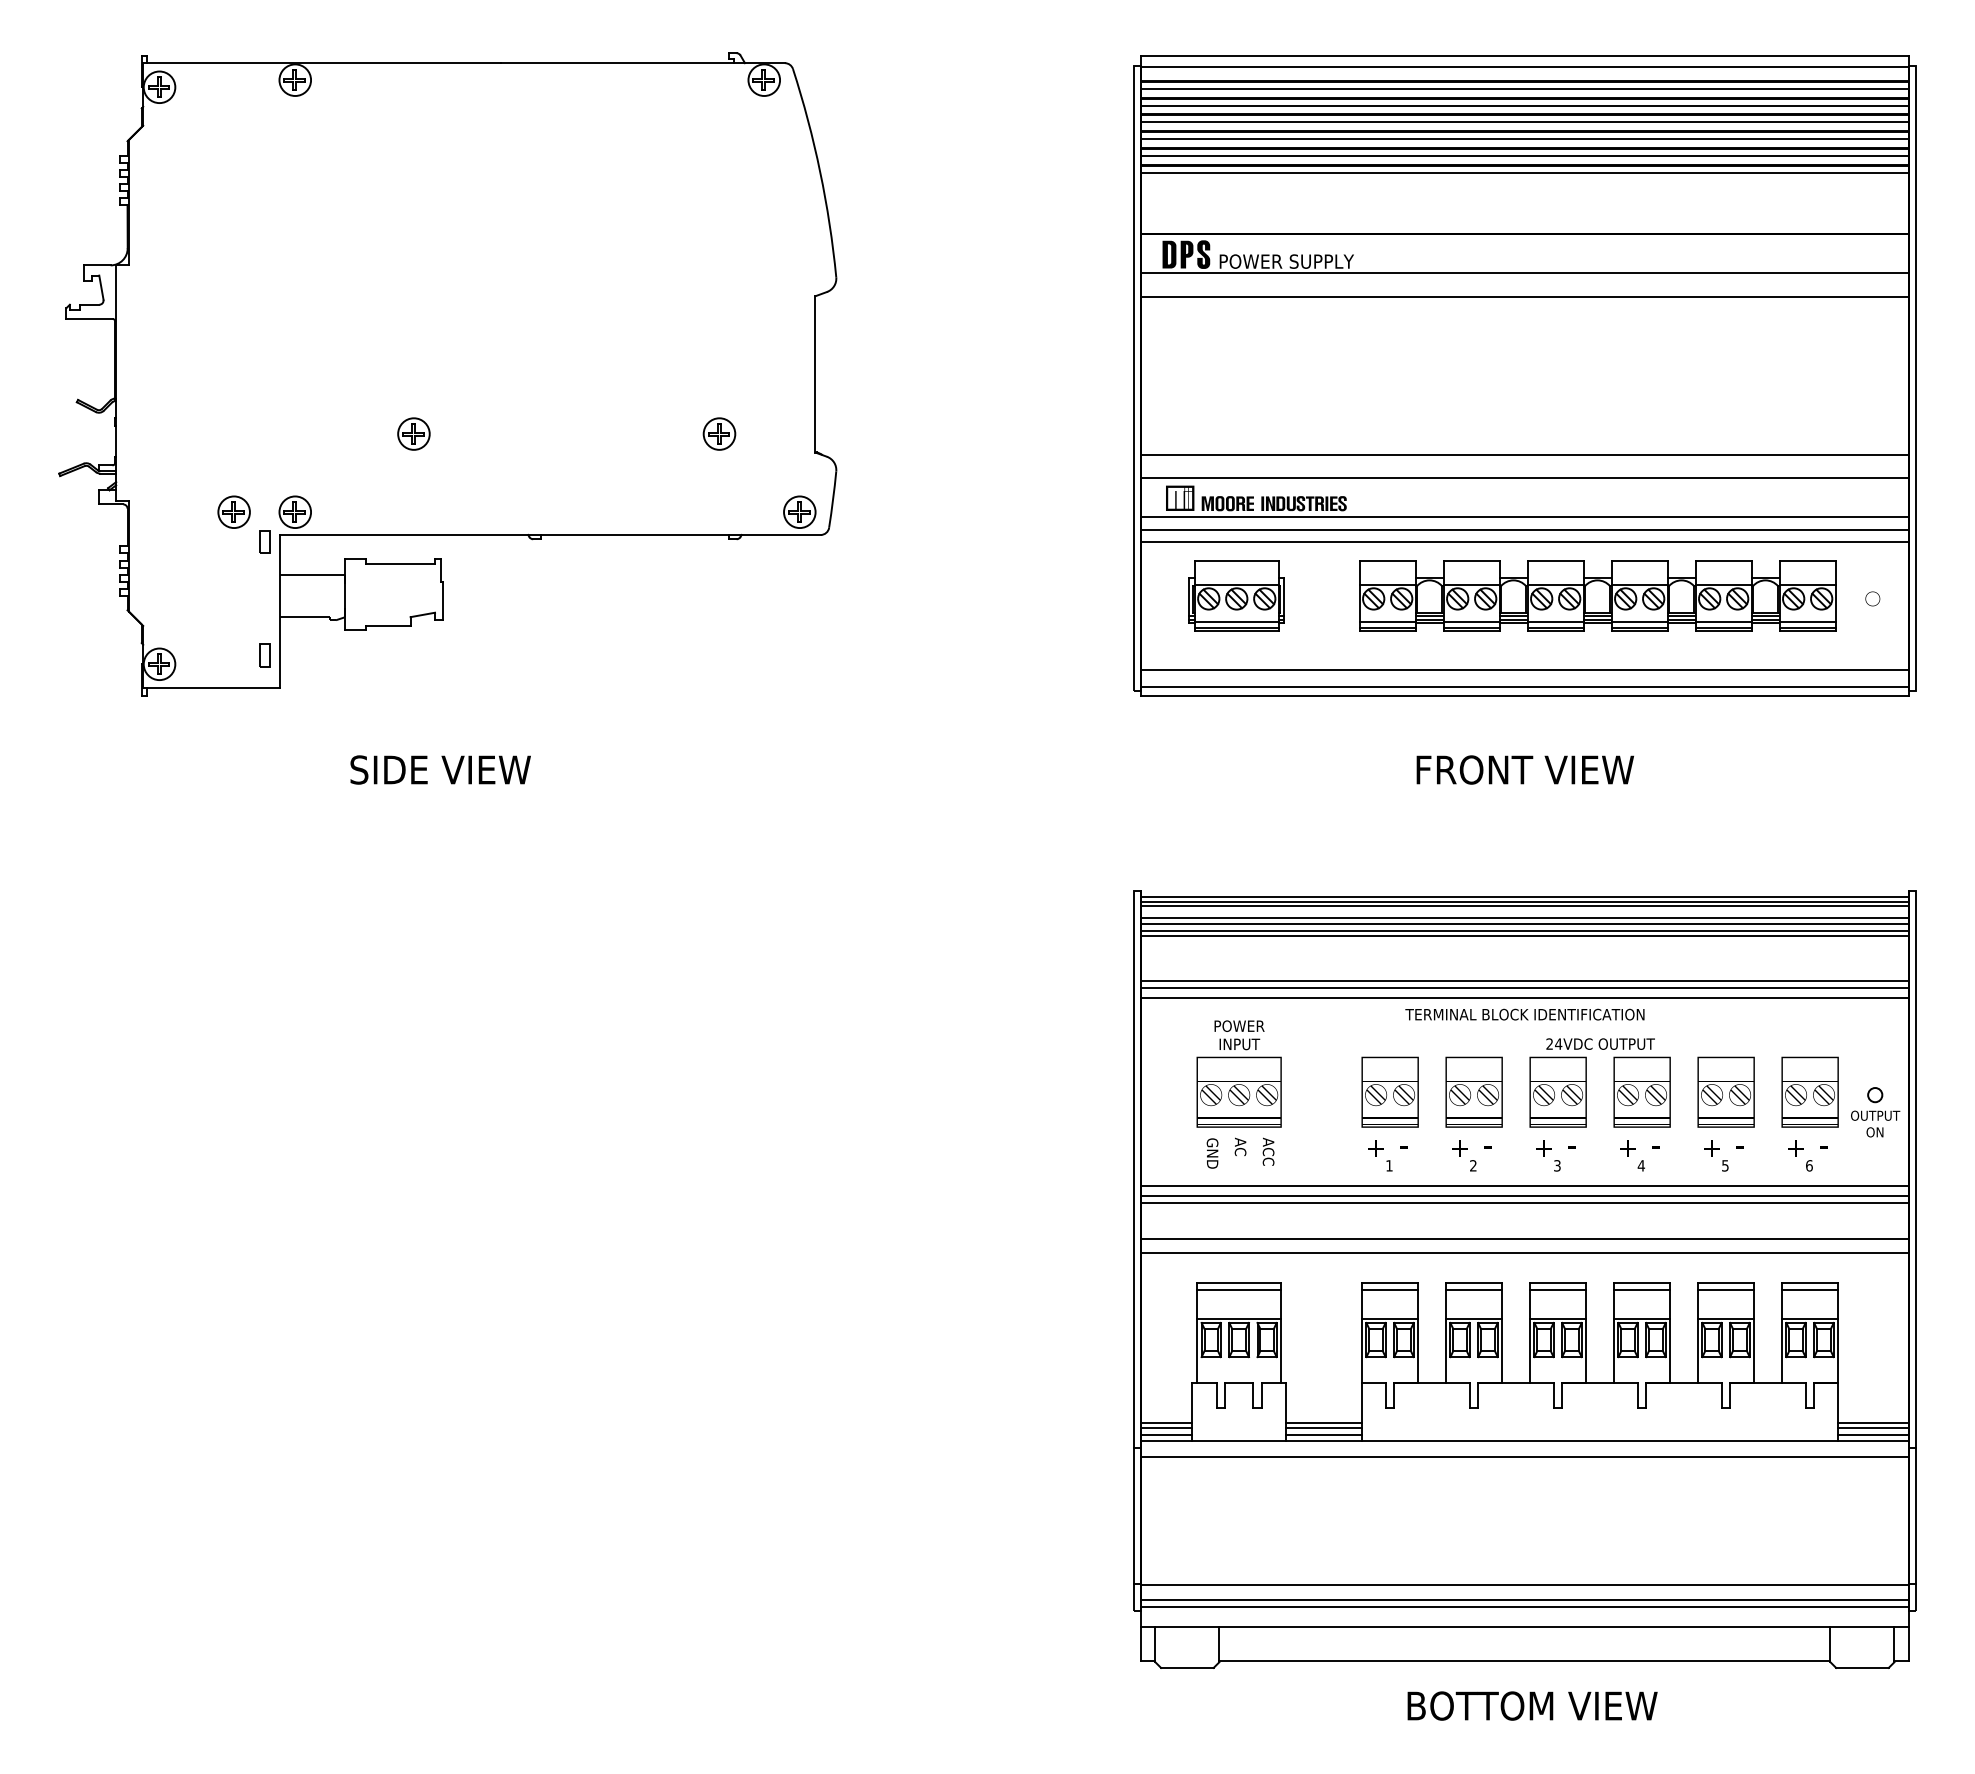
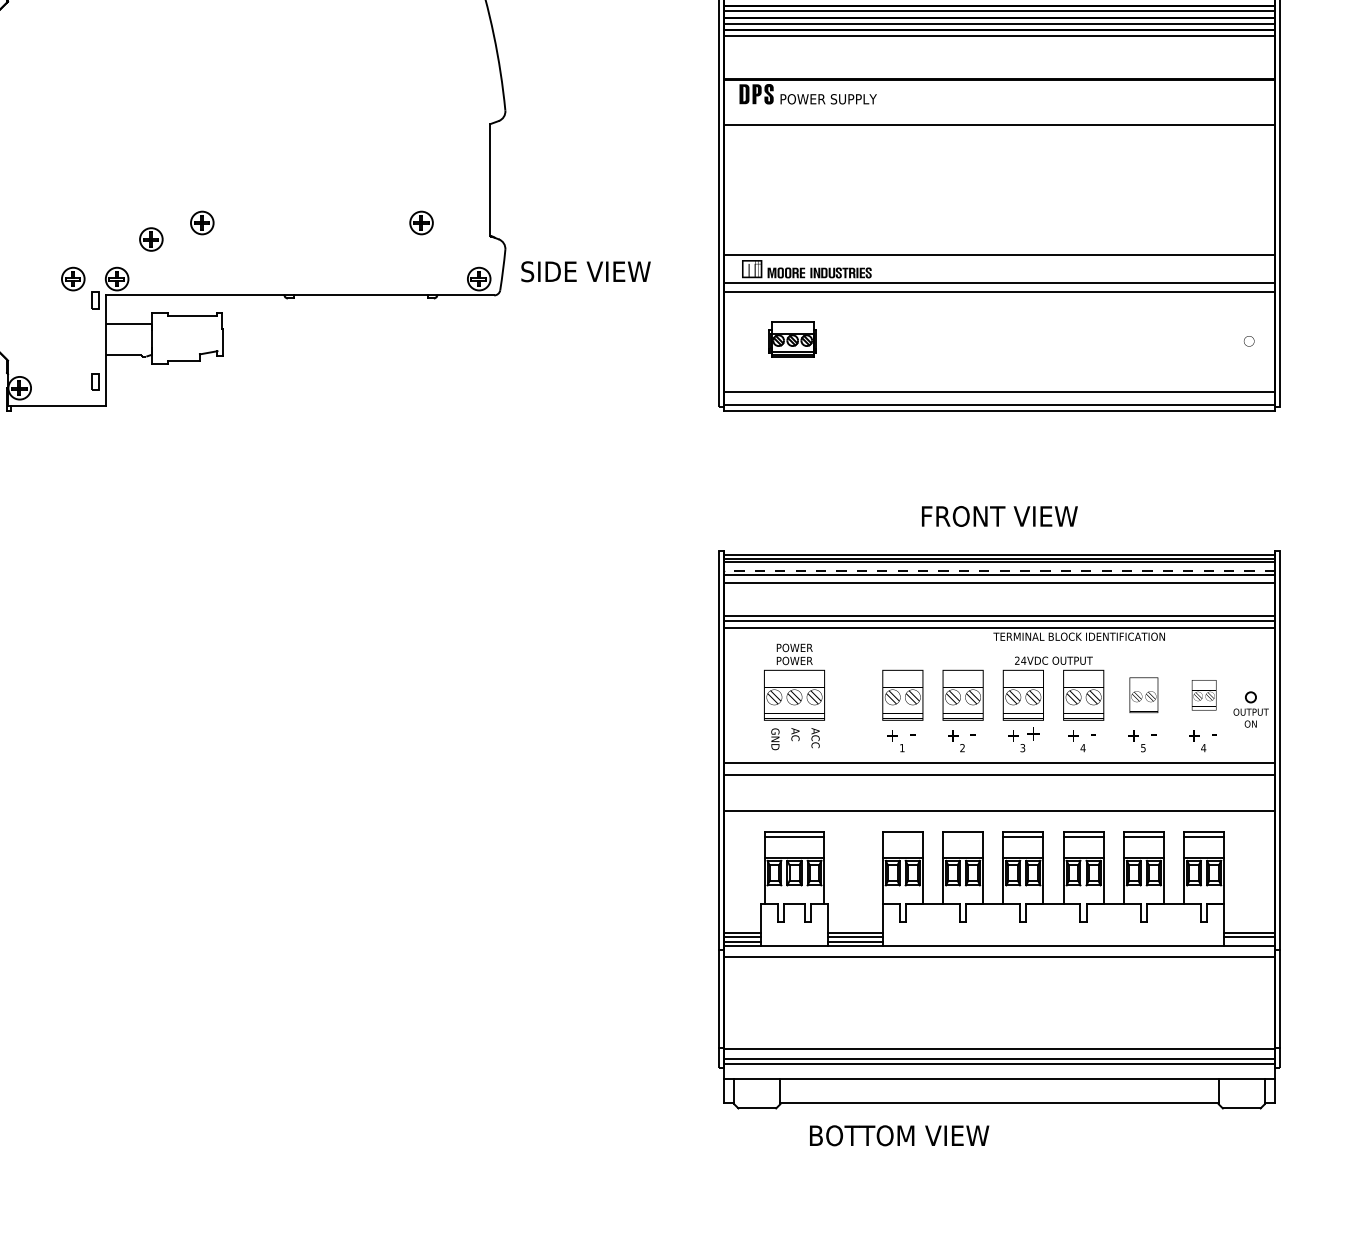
line: (1524, 273) -> (999, 107), removed
line: (1524, 454) -> (999, 237), removed
part: (342, 456) -> (151, 239), added
line: (1524, 541) -> (999, 300), removed
part: (1236, 595) -> (792, 338), size x0.7
part: (1597, 595) -> (1051, 338), removed
text: (440, 769) -> (585, 271), moved
text: (1524, 769) -> (999, 516), moved
line: (1524, 918) -> (999, 570), solid -> dashed
line: (1524, 930) -> (999, 579), removed
text: (1524, 1014) -> (1078, 636), moved
text: (1239, 1044) -> (794, 661), INPUT -> POWER
part: (1725, 1091) -> (1143, 694), size x0.7
part: (1809, 1091) -> (1203, 694), size x0.6
text: (1571, 1146) -> (1032, 734), - -> +
text: (1808, 1165) -> (1203, 747), 6 -> 4
line: (1524, 1196) -> (999, 770), removed
line: (1524, 1238) -> (999, 800), removed
line: (1390, 1290) -> (903, 837), removed
line: (1474, 1290) -> (963, 837), removed
line: (1873, 1435) -> (1249, 941), removed
text: (1532, 1705) -> (899, 1135), moved

